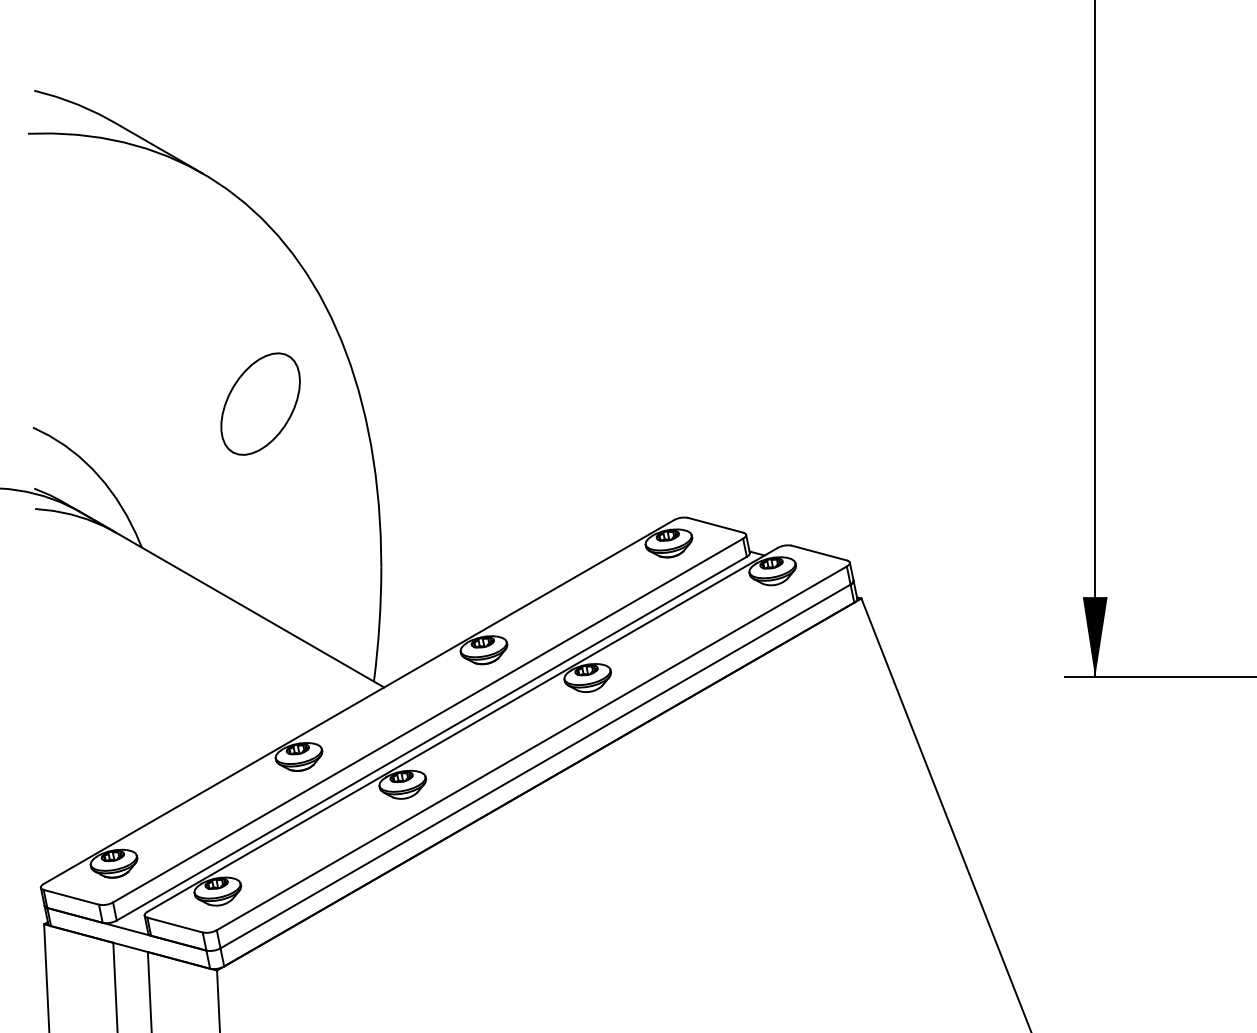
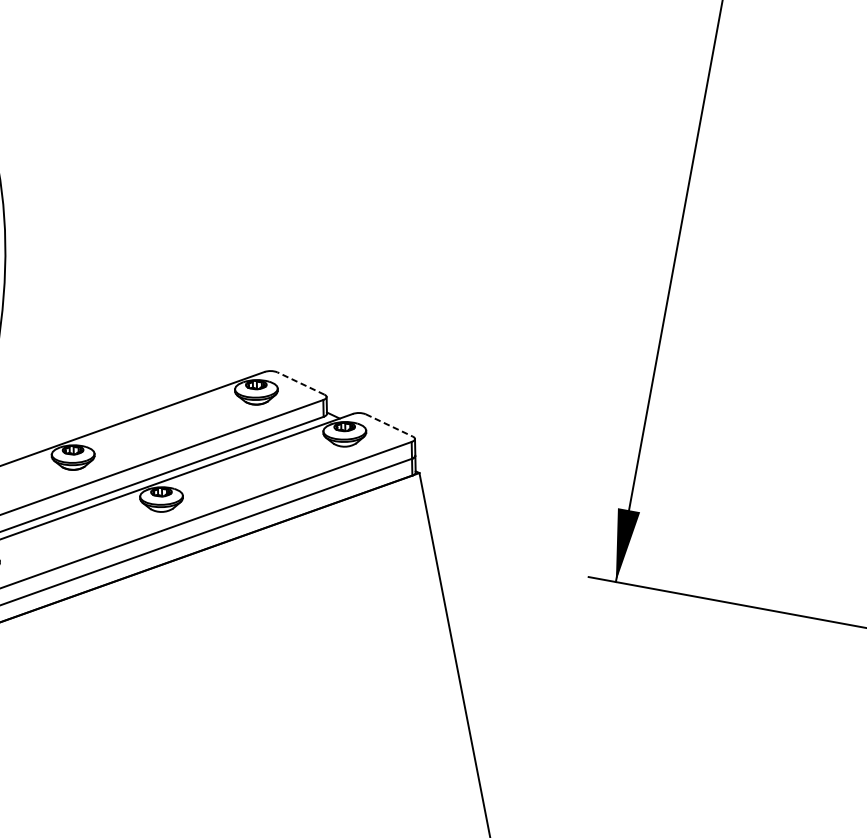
line: (715, 525) -> (300, 383), solid -> dashed
line: (819, 553) -> (389, 425), solid -> dashed

